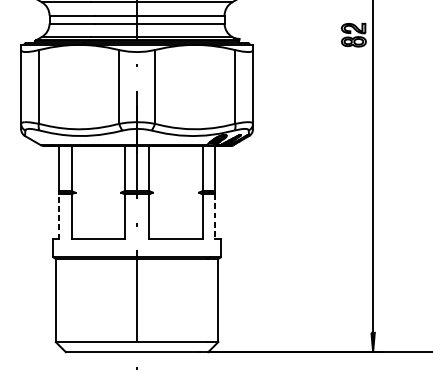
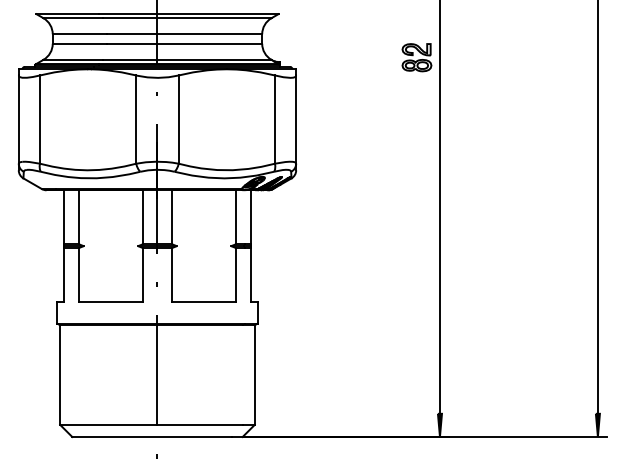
line: (59, 217) -> (64, 275), dashed -> solid
line: (214, 217) -> (250, 275), dashed -> solid

